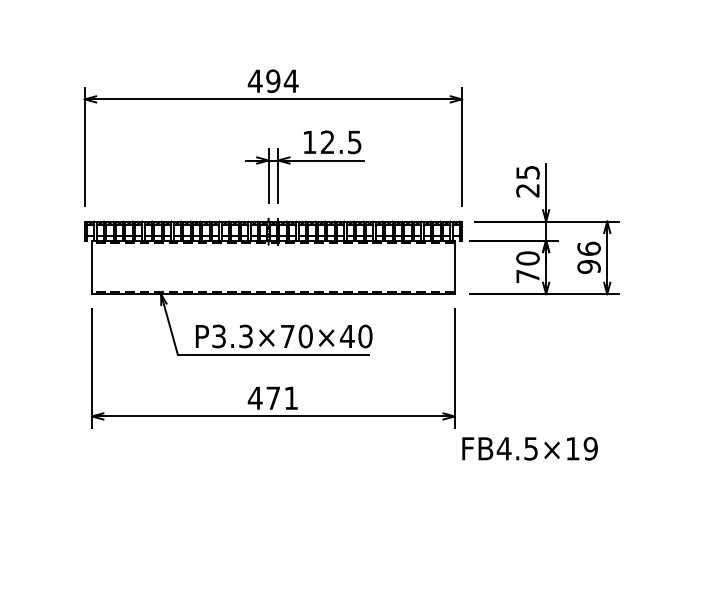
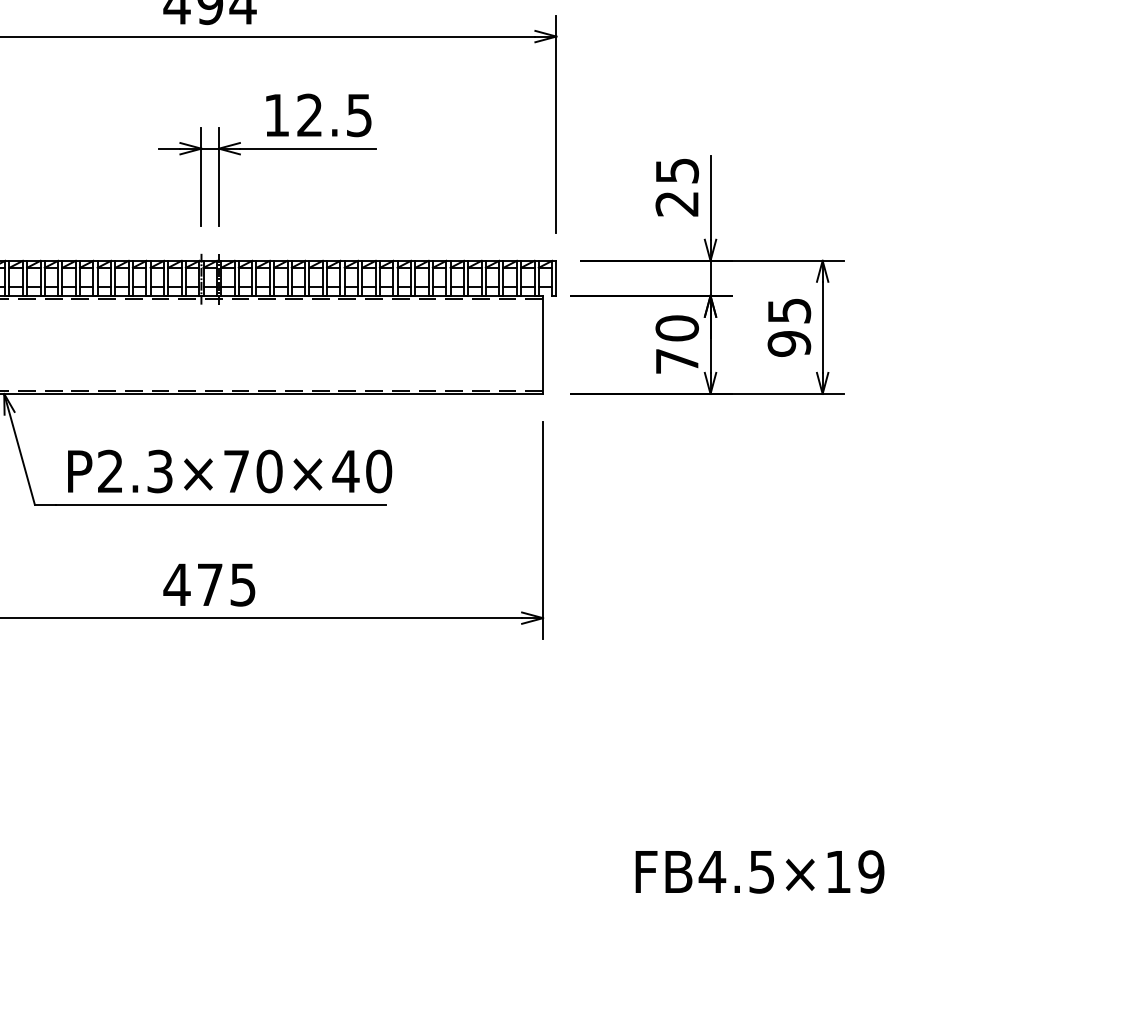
text: (588, 248) -> (788, 310), 96 -> 95
text: (218, 336) -> (109, 471), P3.3×70×40 -> P2.3×70×40
text: (290, 398) -> (241, 585), 471 -> 475
text: (529, 448) -> (758, 871), moved

